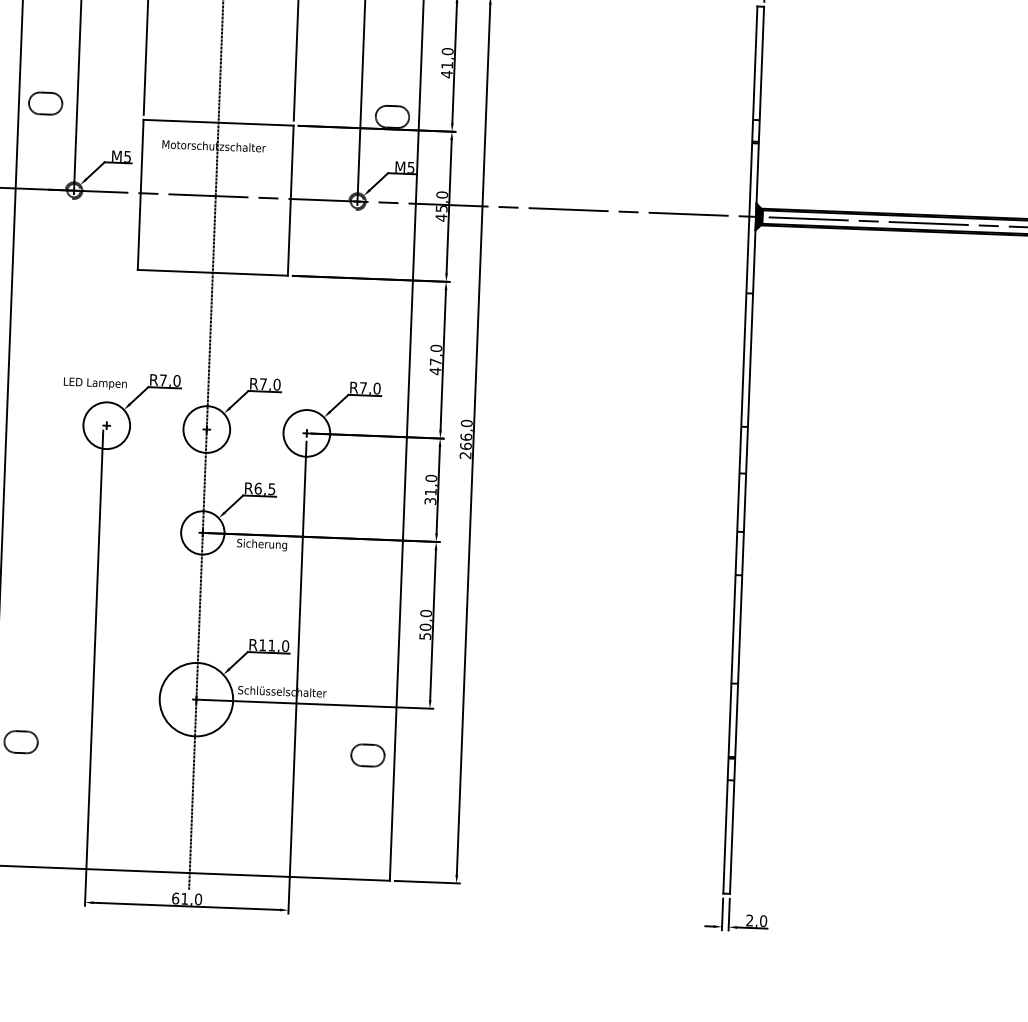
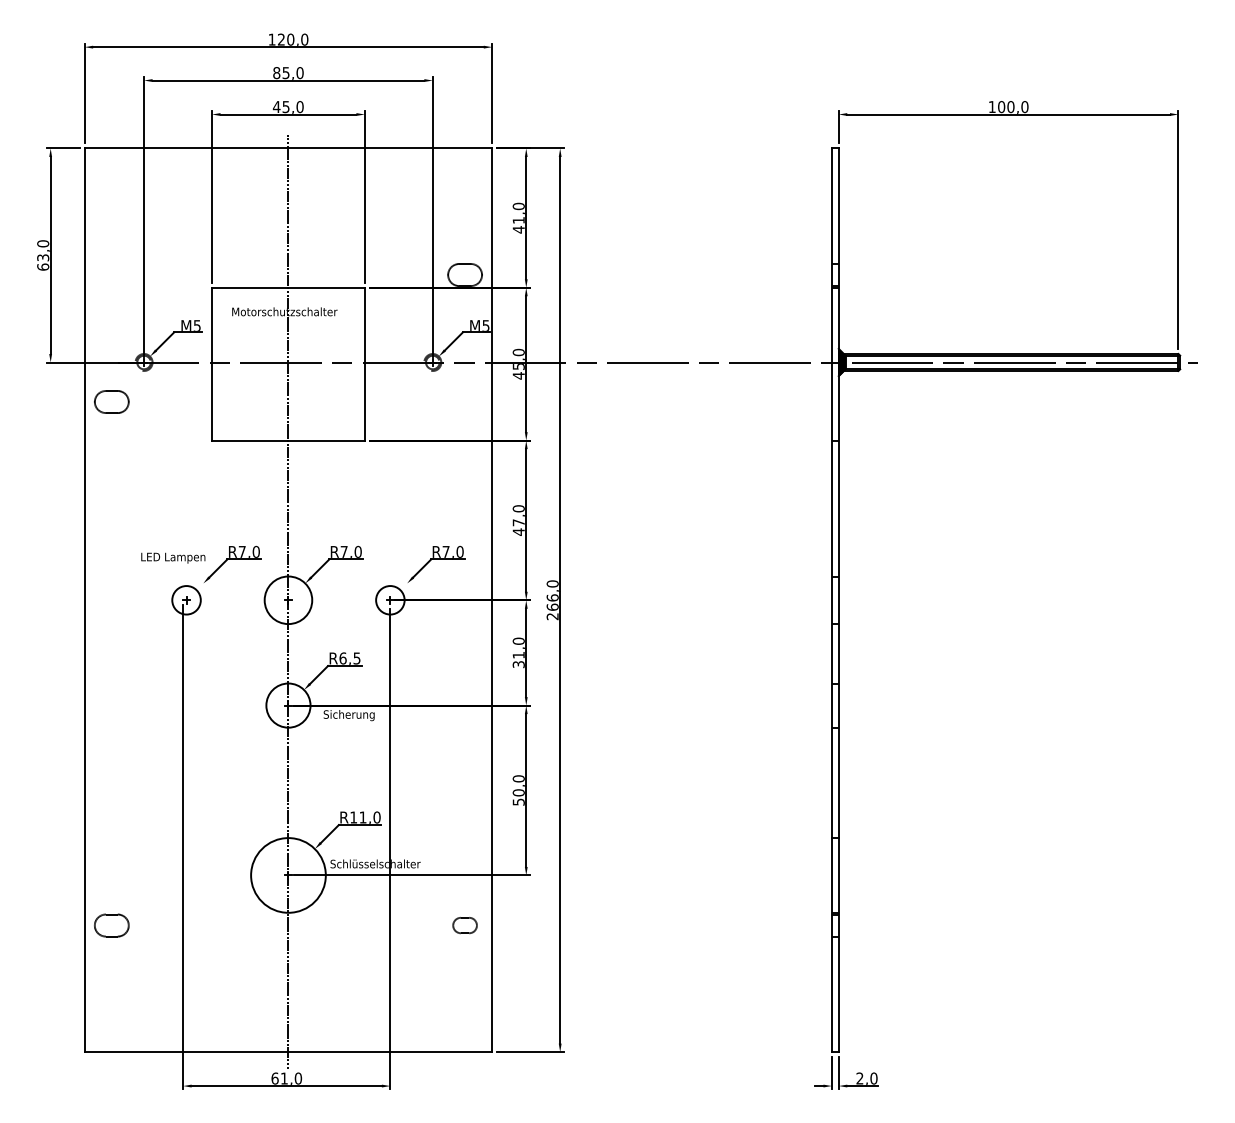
part: (45, 103) -> (111, 401), moved
circle: (106, 425) -> (186, 600), size x0.6
circle: (306, 433) -> (390, 600), size x0.6
part: (367, 755) -> (464, 925), size x0.7

